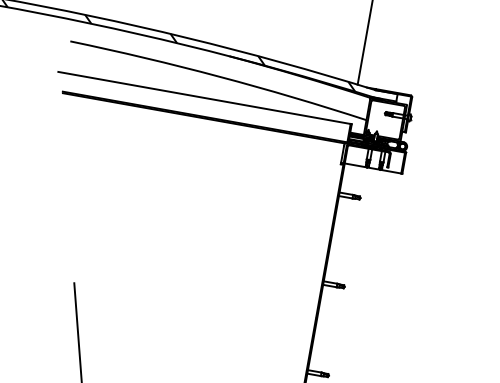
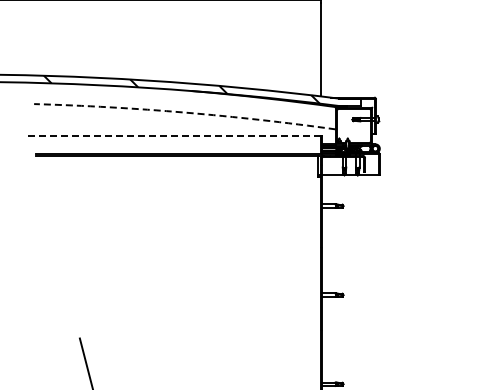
arc: (219, 76) -> (185, 112), solid -> dashed
line: (204, 97) -> (174, 135), solid -> dashed

